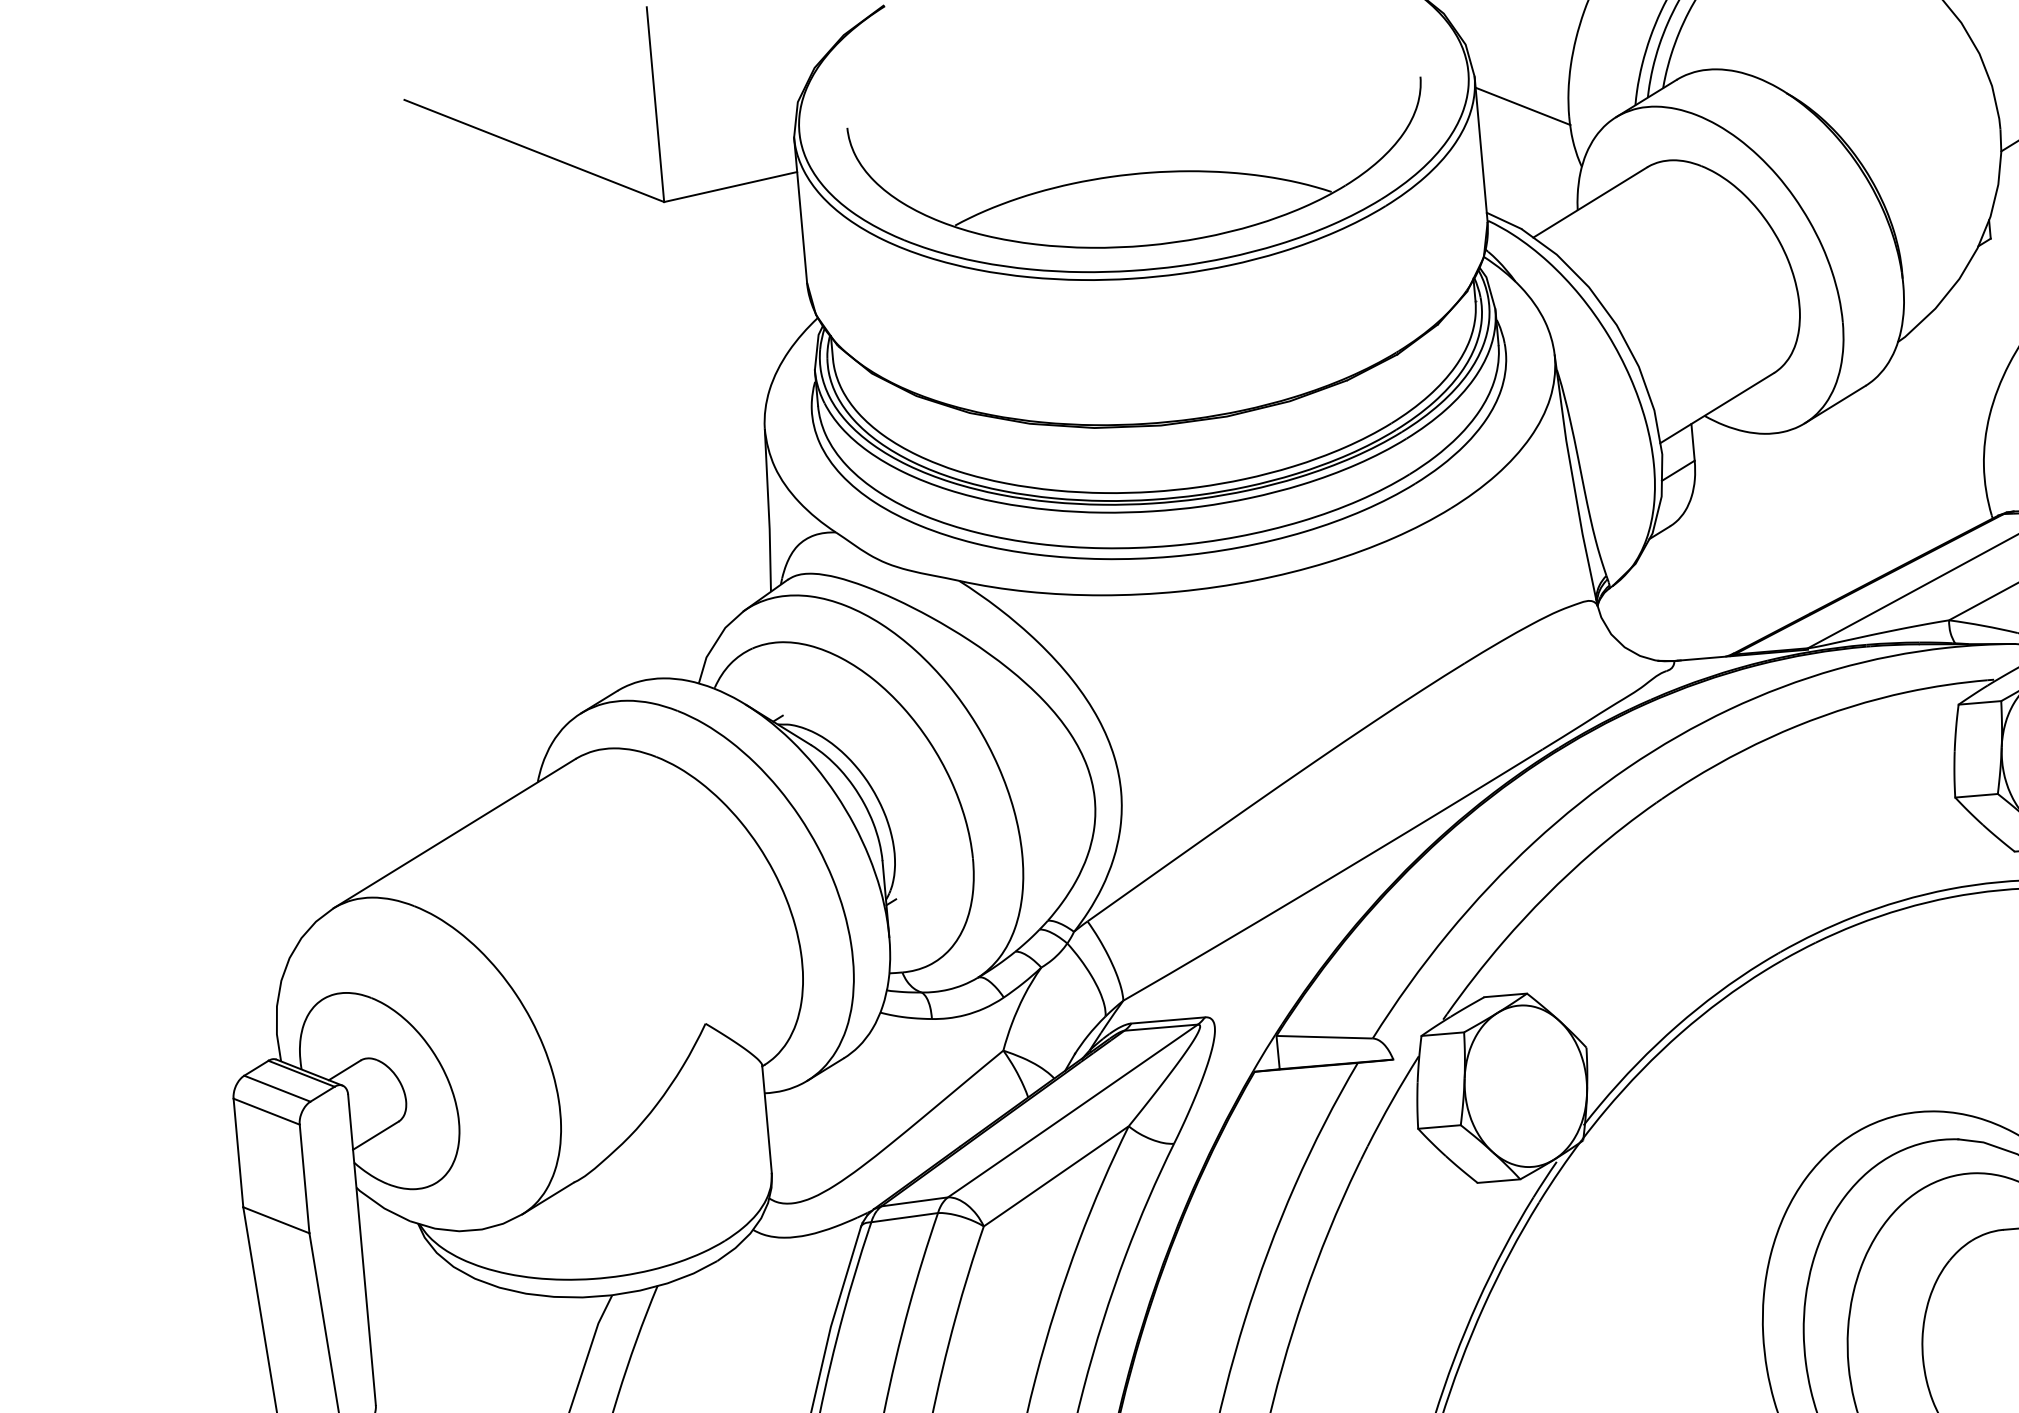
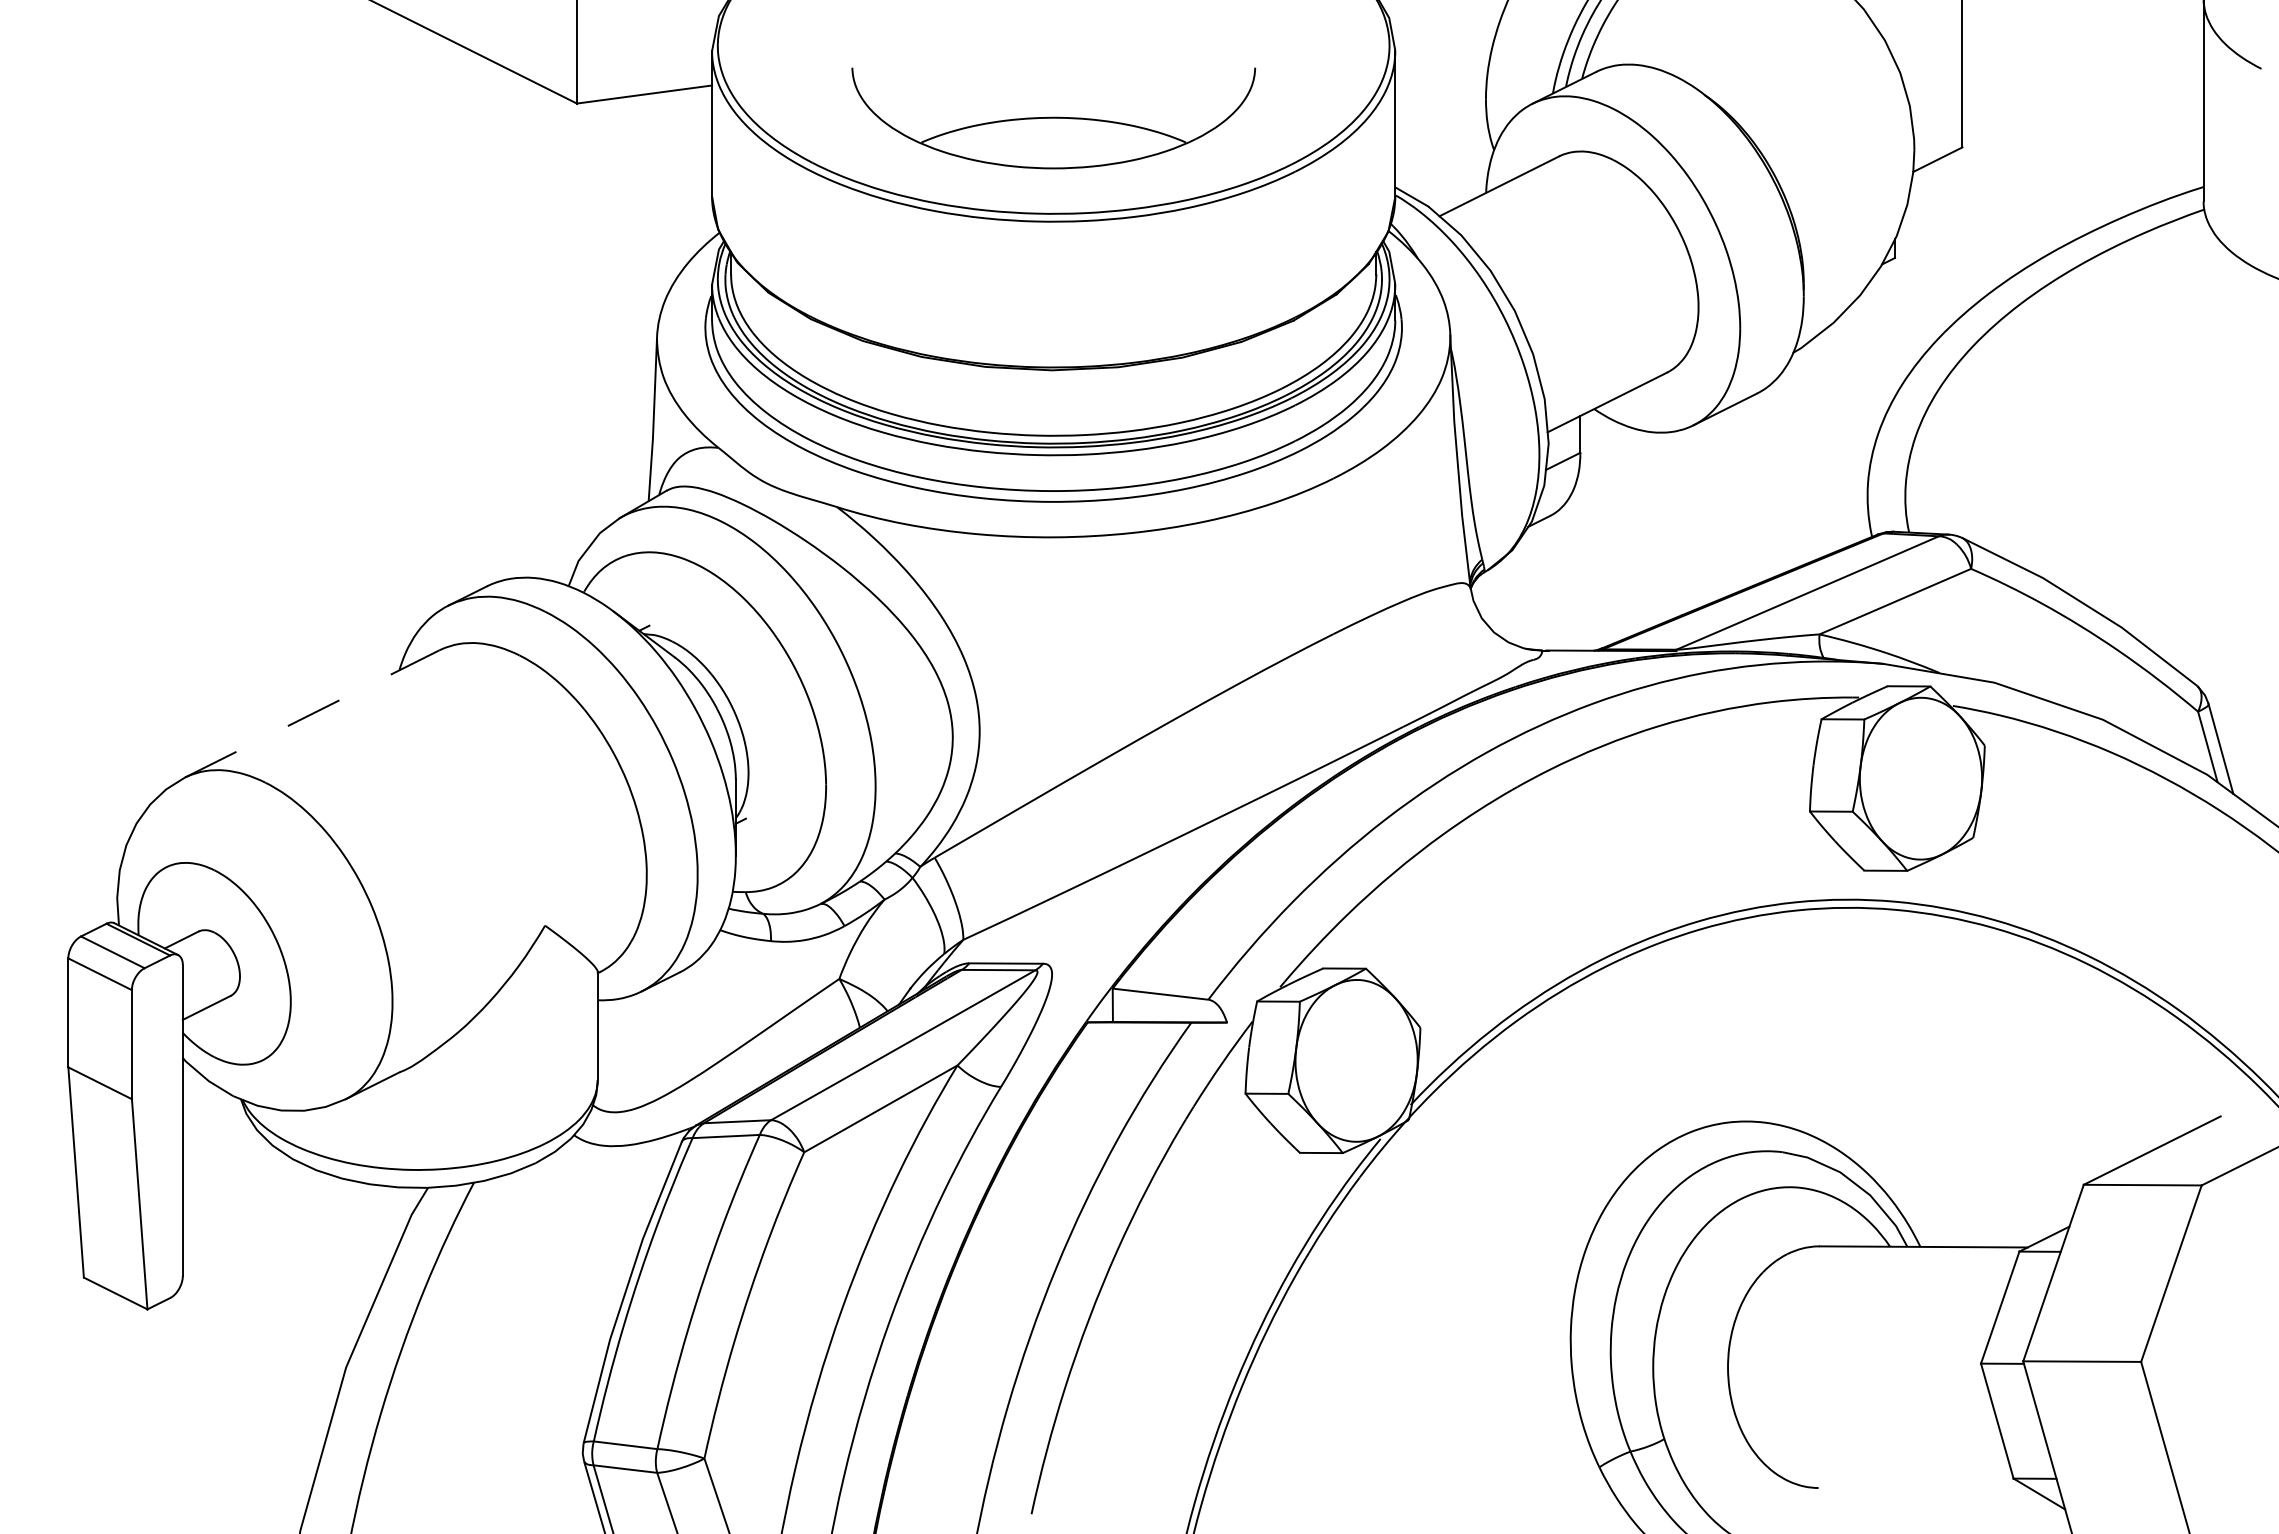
line: (1522, 106) -> (1440, 84), removed
part: (1140, 174) -> (1053, 118), size x0.7
line: (455, 833) -> (312, 713), solid -> dashed

